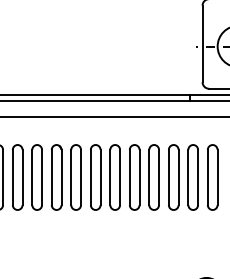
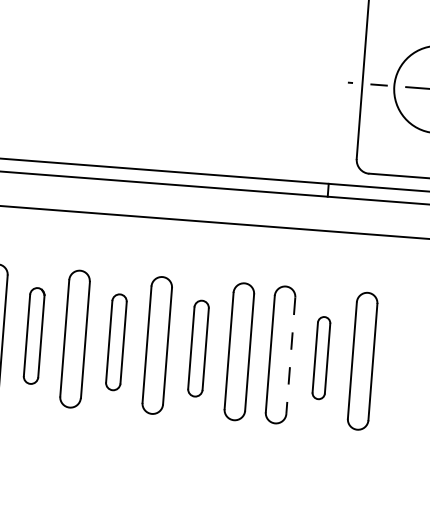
part: (56, 177) -> (33, 335), size x0.7
part: (95, 177) -> (115, 342), size x0.7
part: (134, 177) -> (197, 348), size x0.7
line: (178, 177) -> (290, 355), solid -> dashed
part: (192, 177) -> (320, 358), size x0.6

